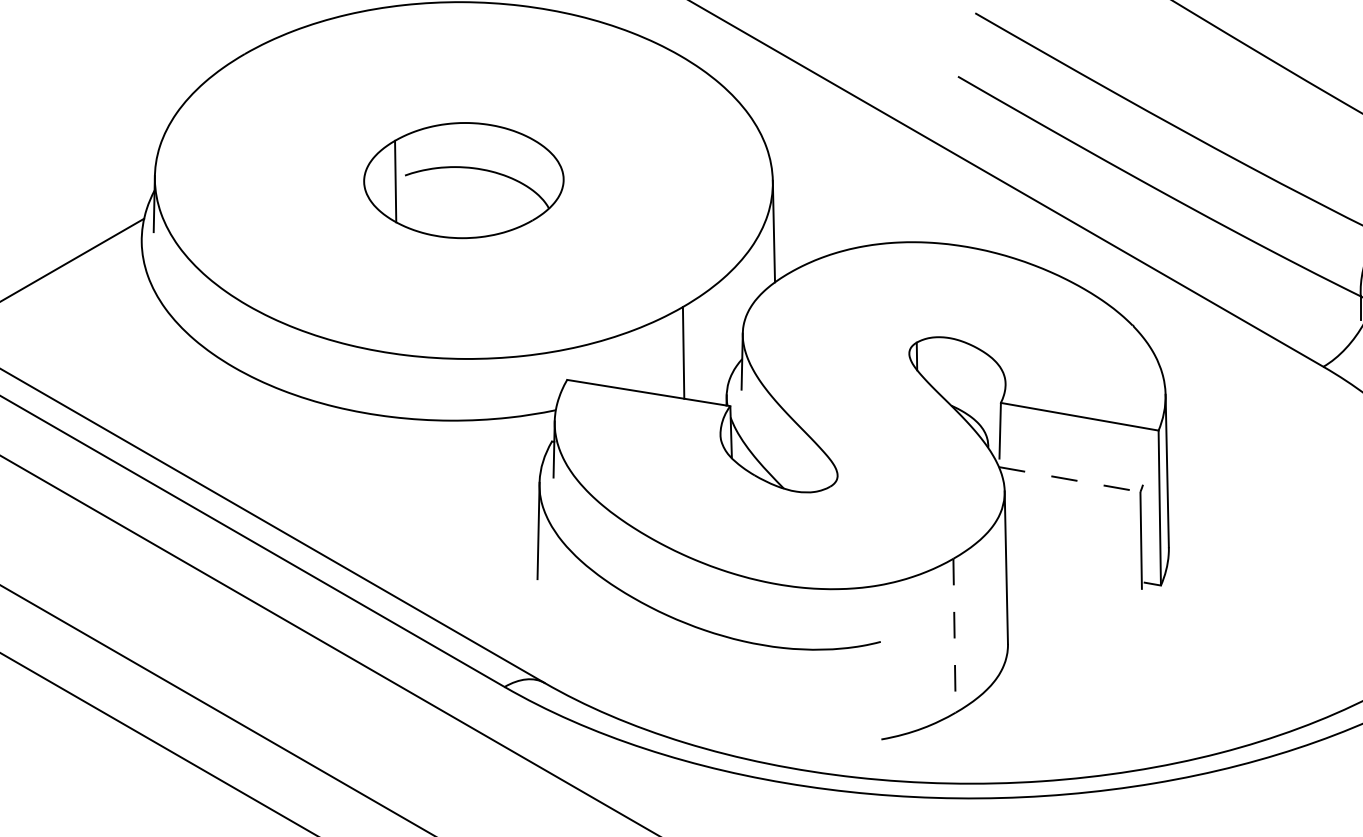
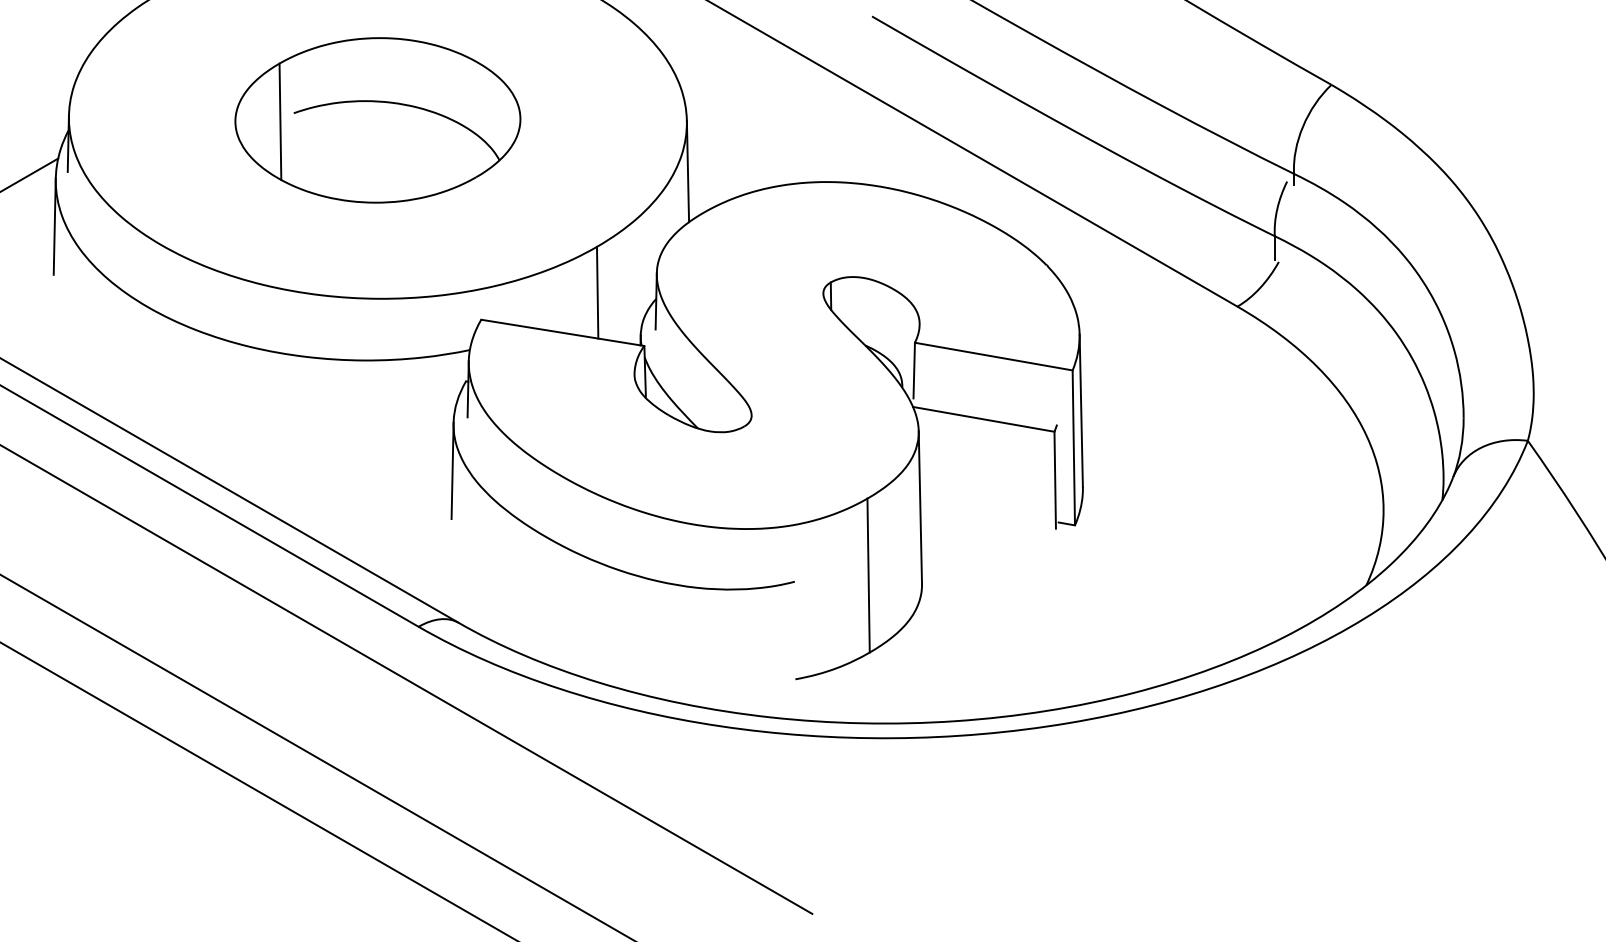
part: (463, 180) -> (377, 120), size x1.43
line: (140, 286) -> (54, 226), added
line: (1069, 479) -> (983, 419), dashed -> solid
line: (954, 635) -> (868, 575), dashed -> solid

